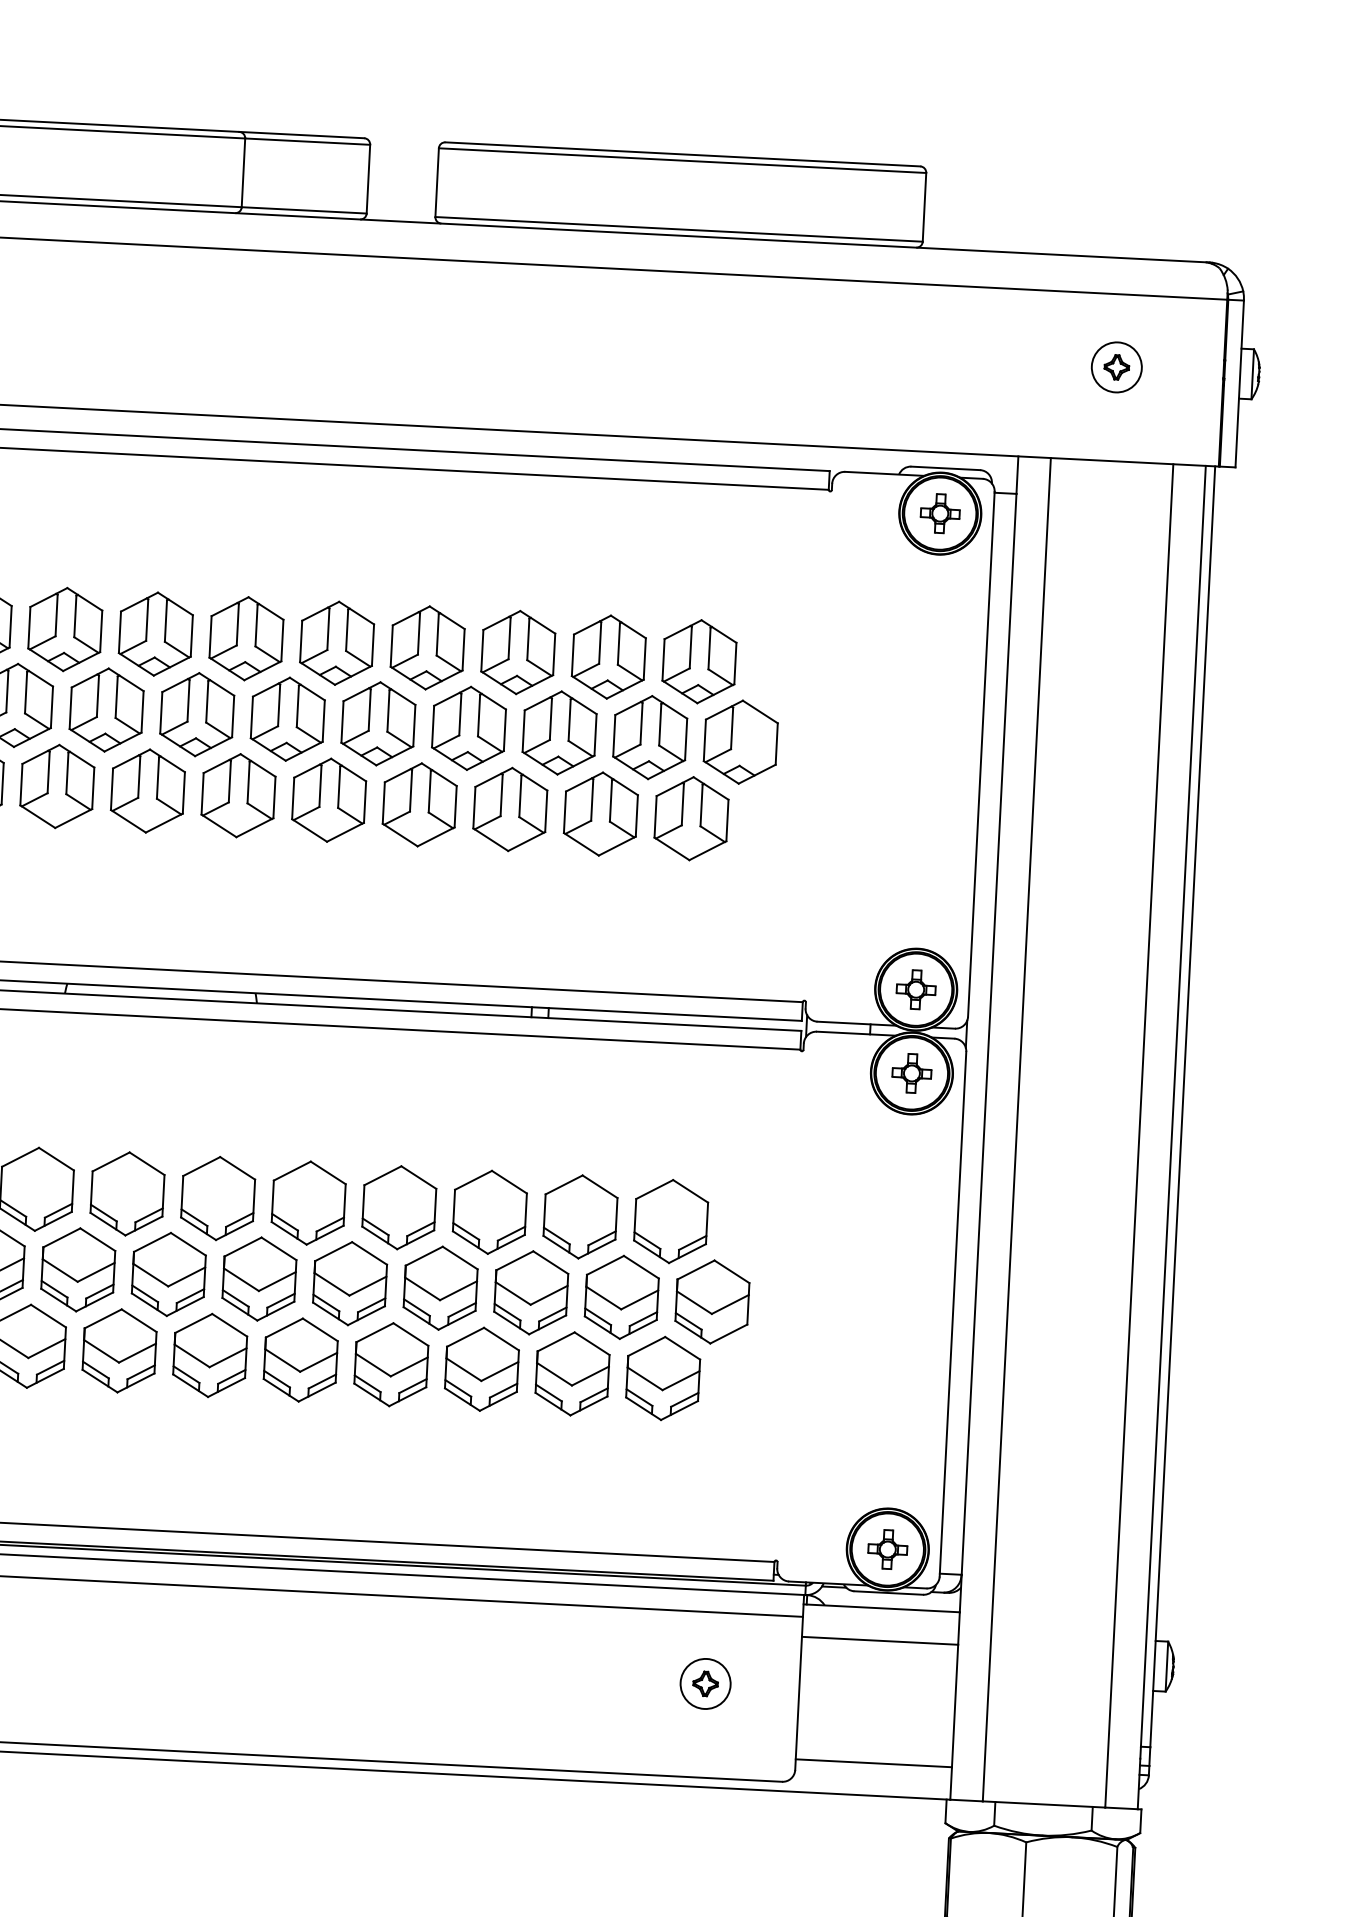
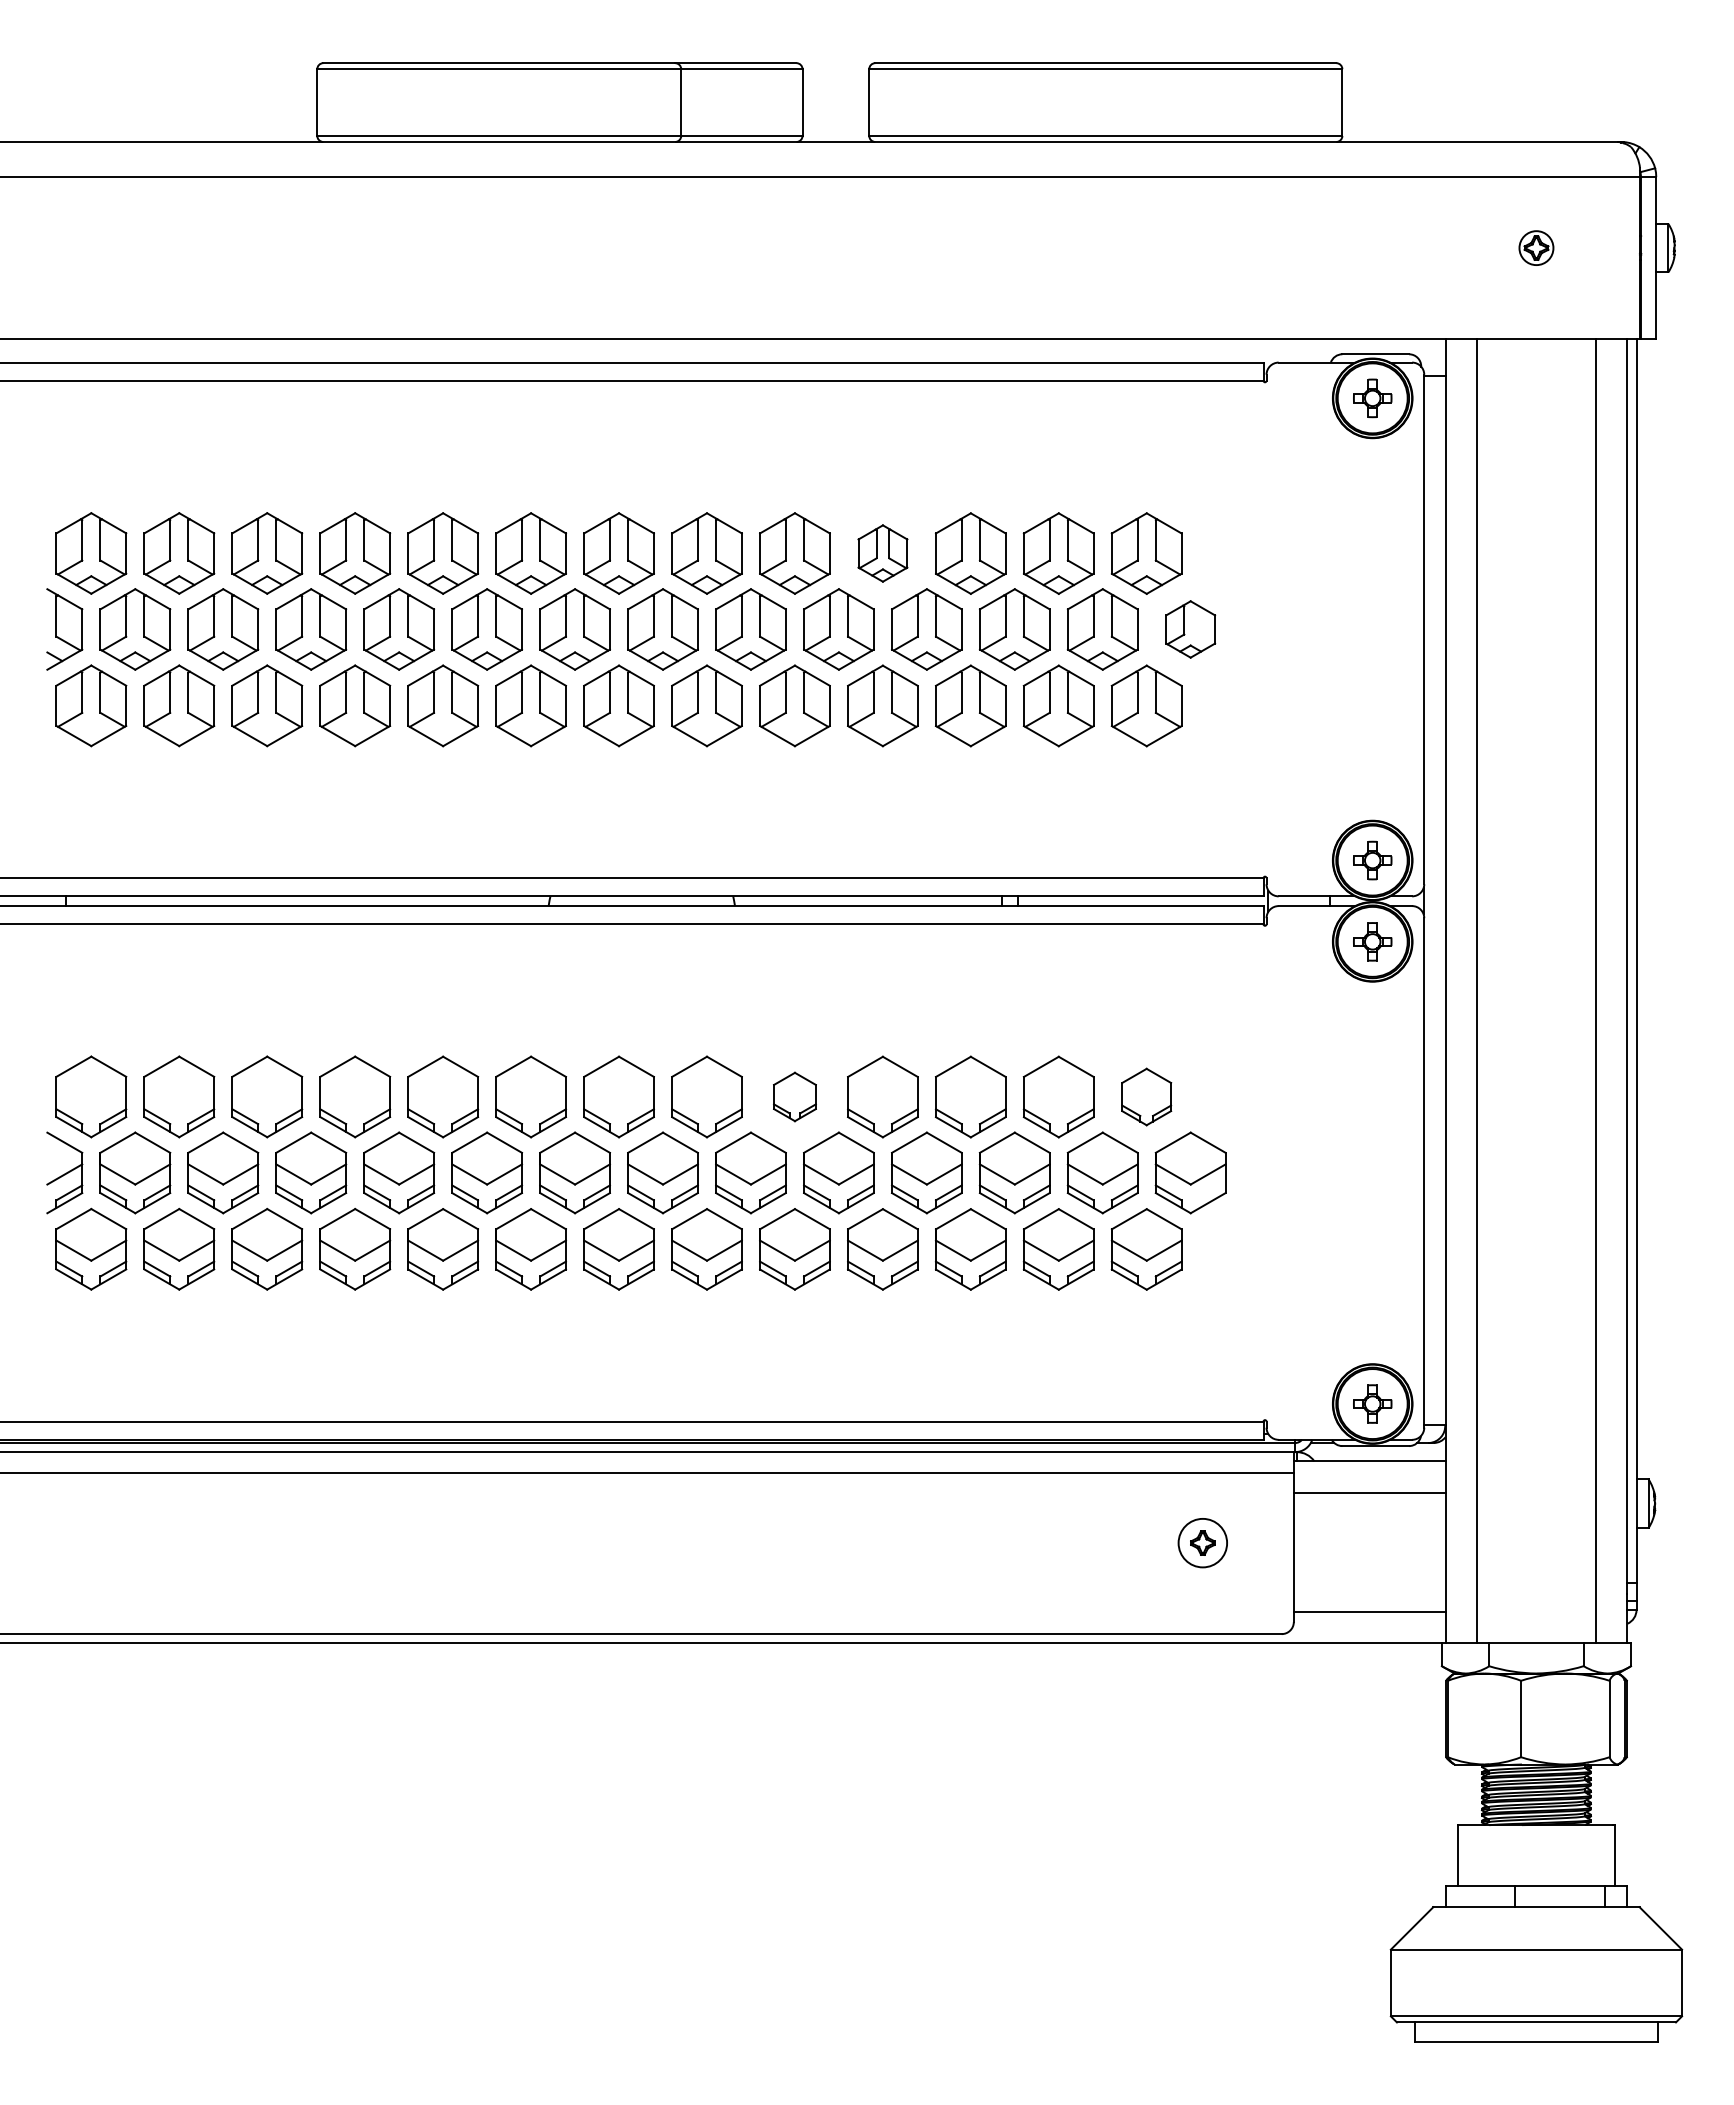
circle: (1116, 366) -> (1536, 247), size x0.7
part: (427, 647) -> (882, 553), size x0.7
part: (740, 742) -> (1190, 629), size x0.7
part: (308, 1202) -> (794, 1096), size x0.6
part: (670, 1220) -> (1146, 1096), size x0.7

